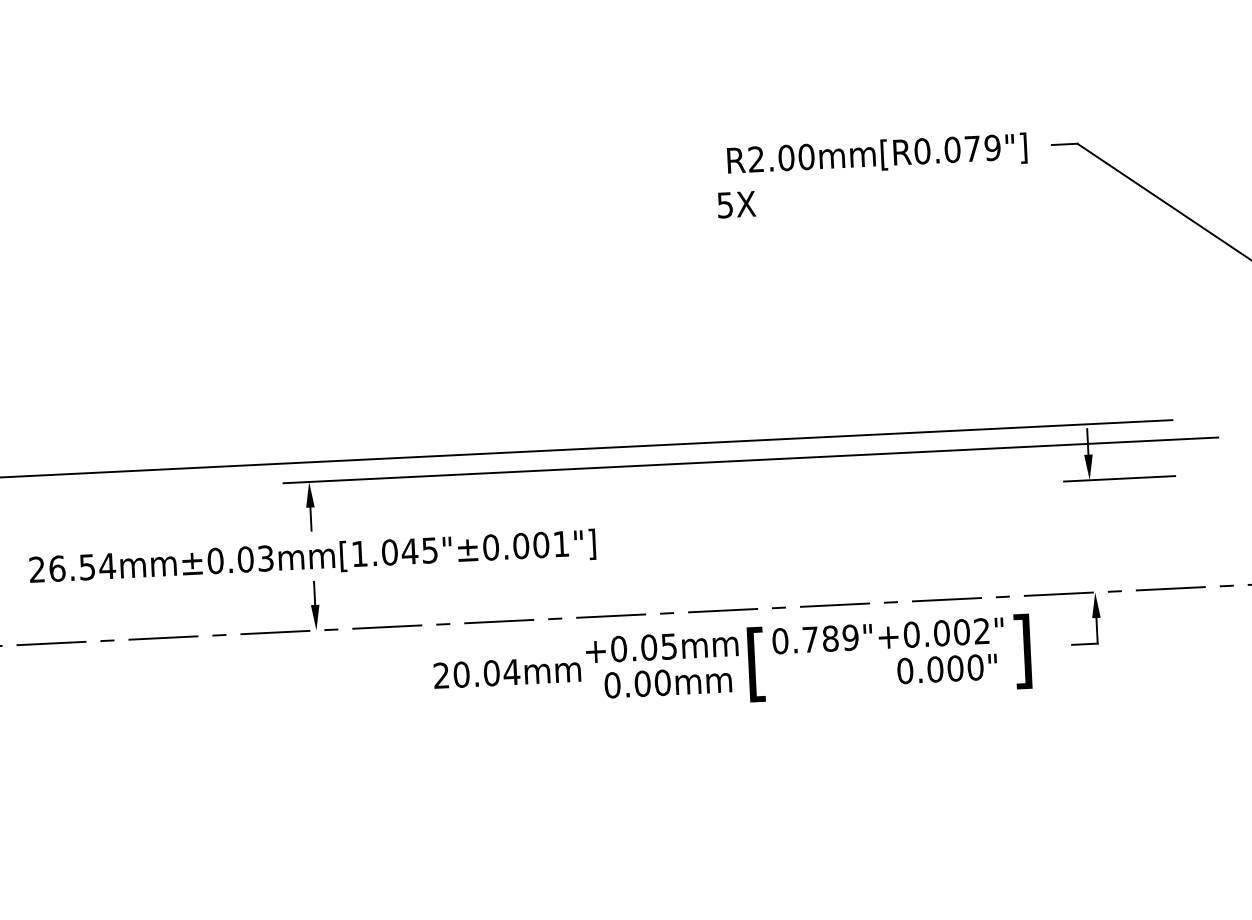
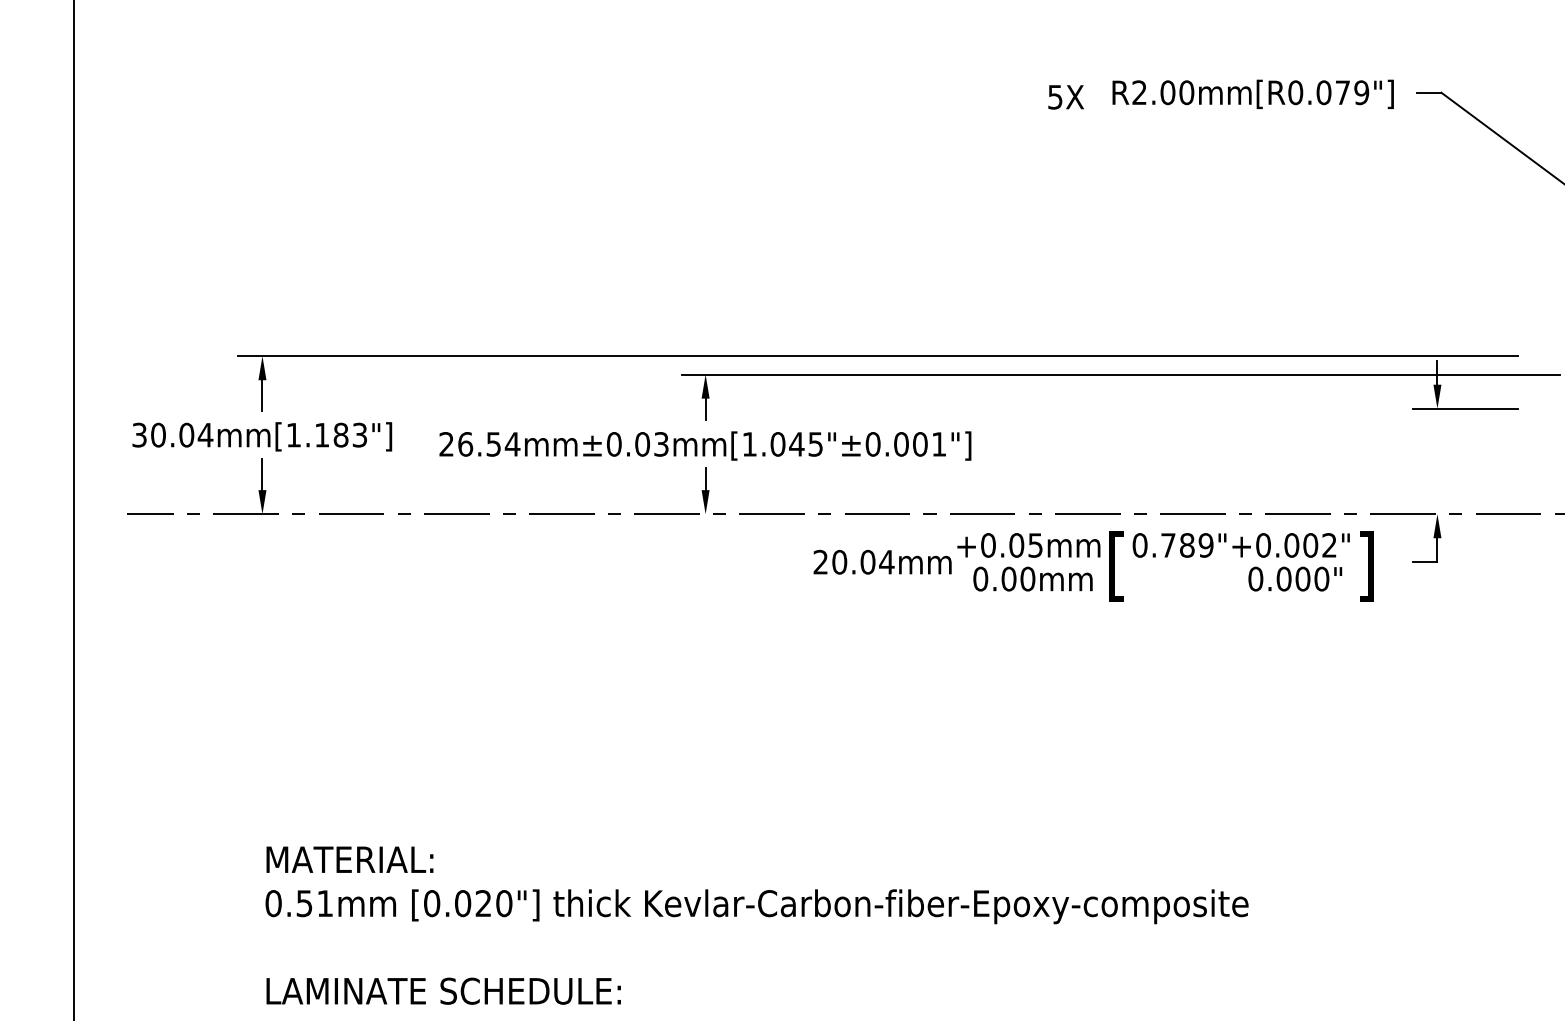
text: (736, 205) -> (1065, 97), moved

